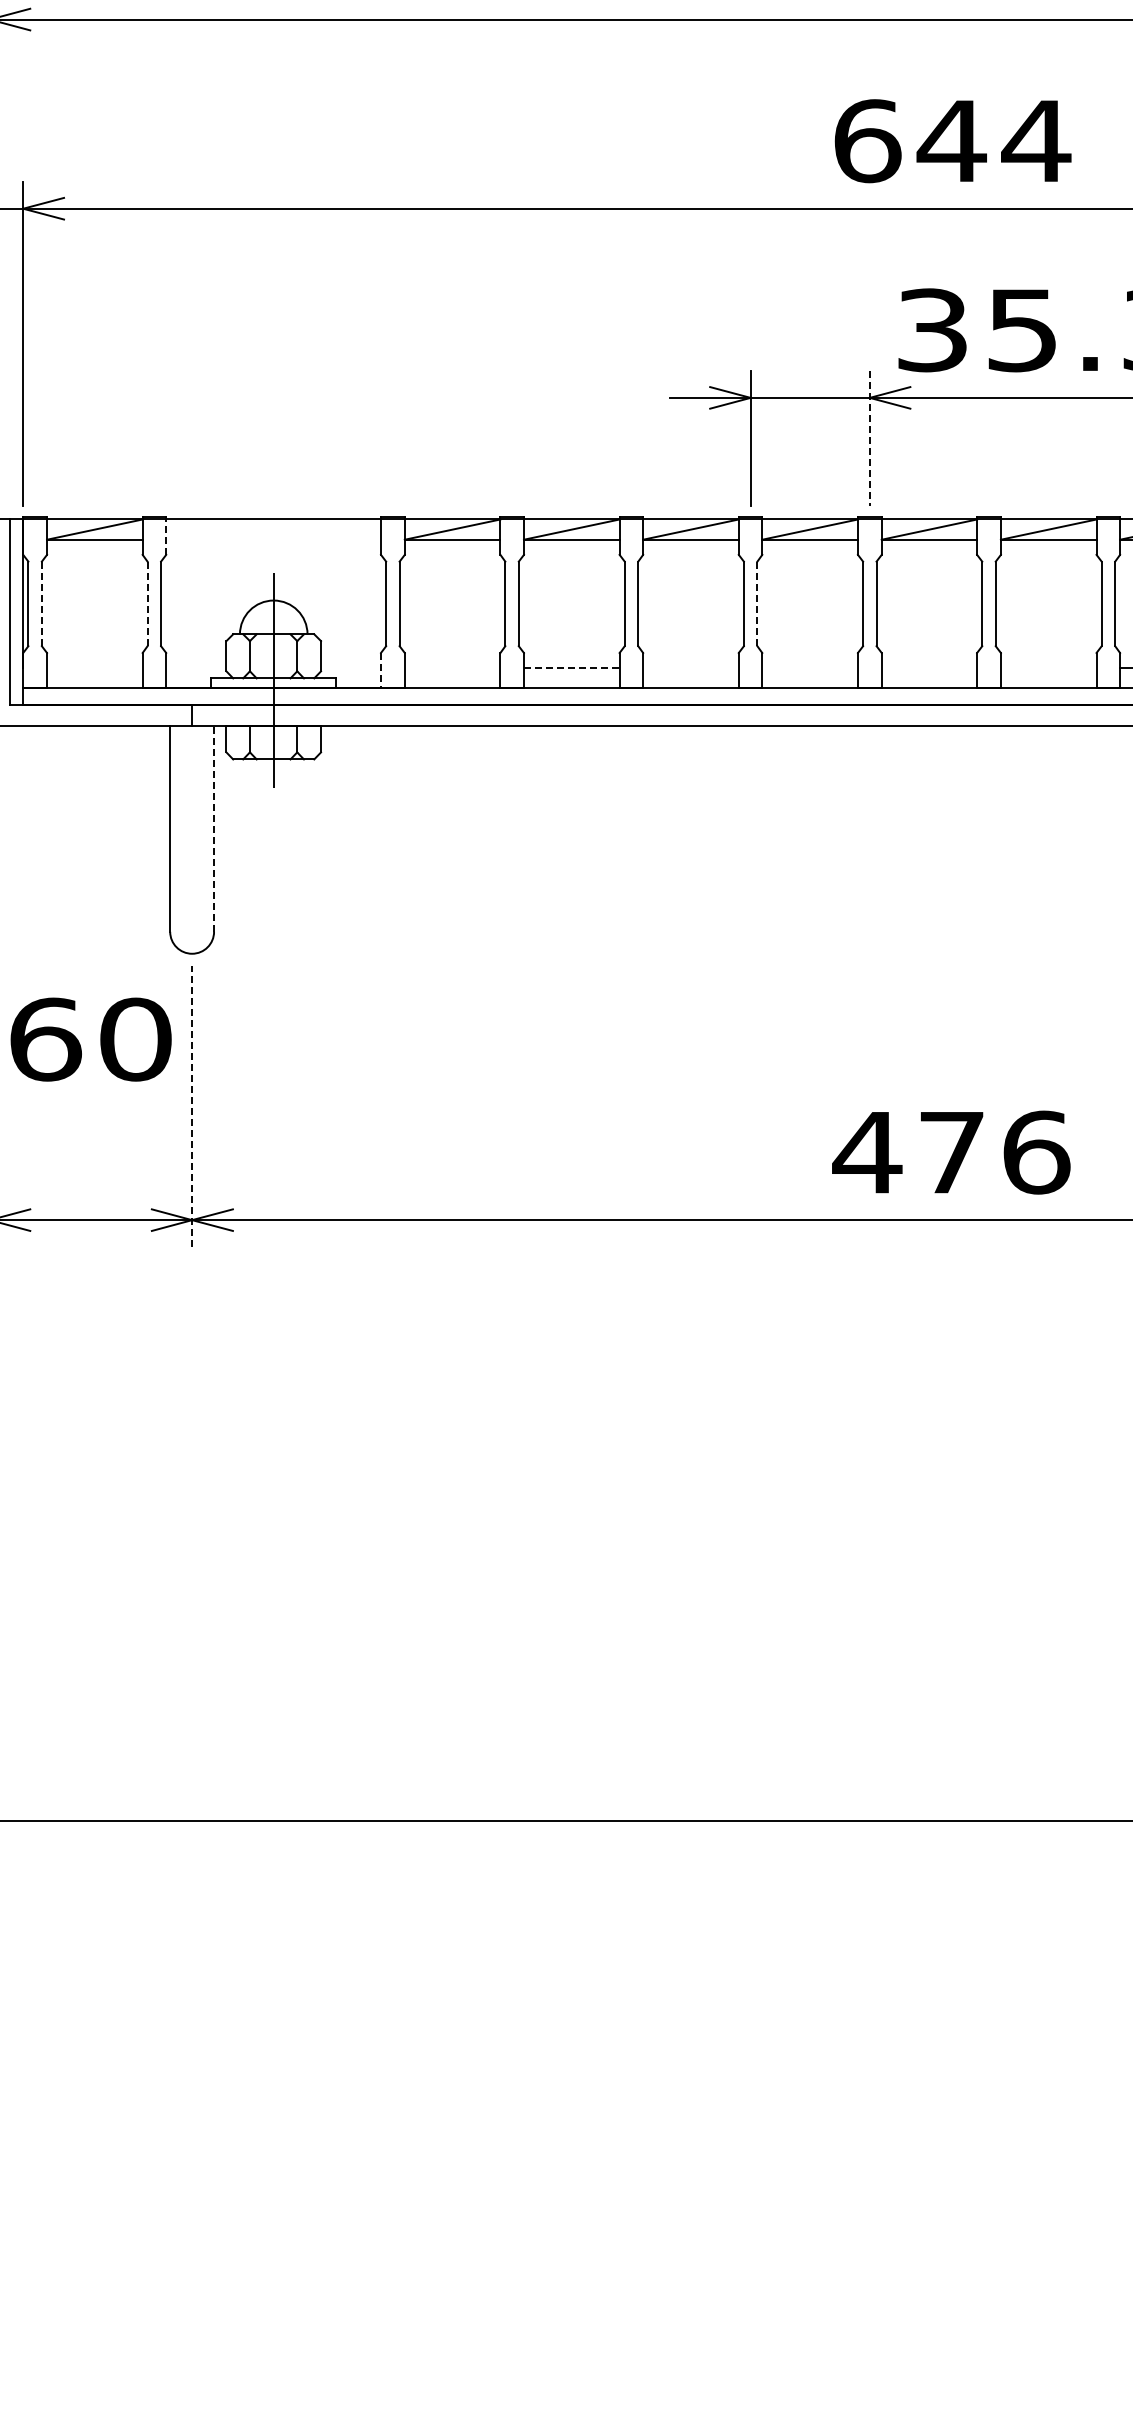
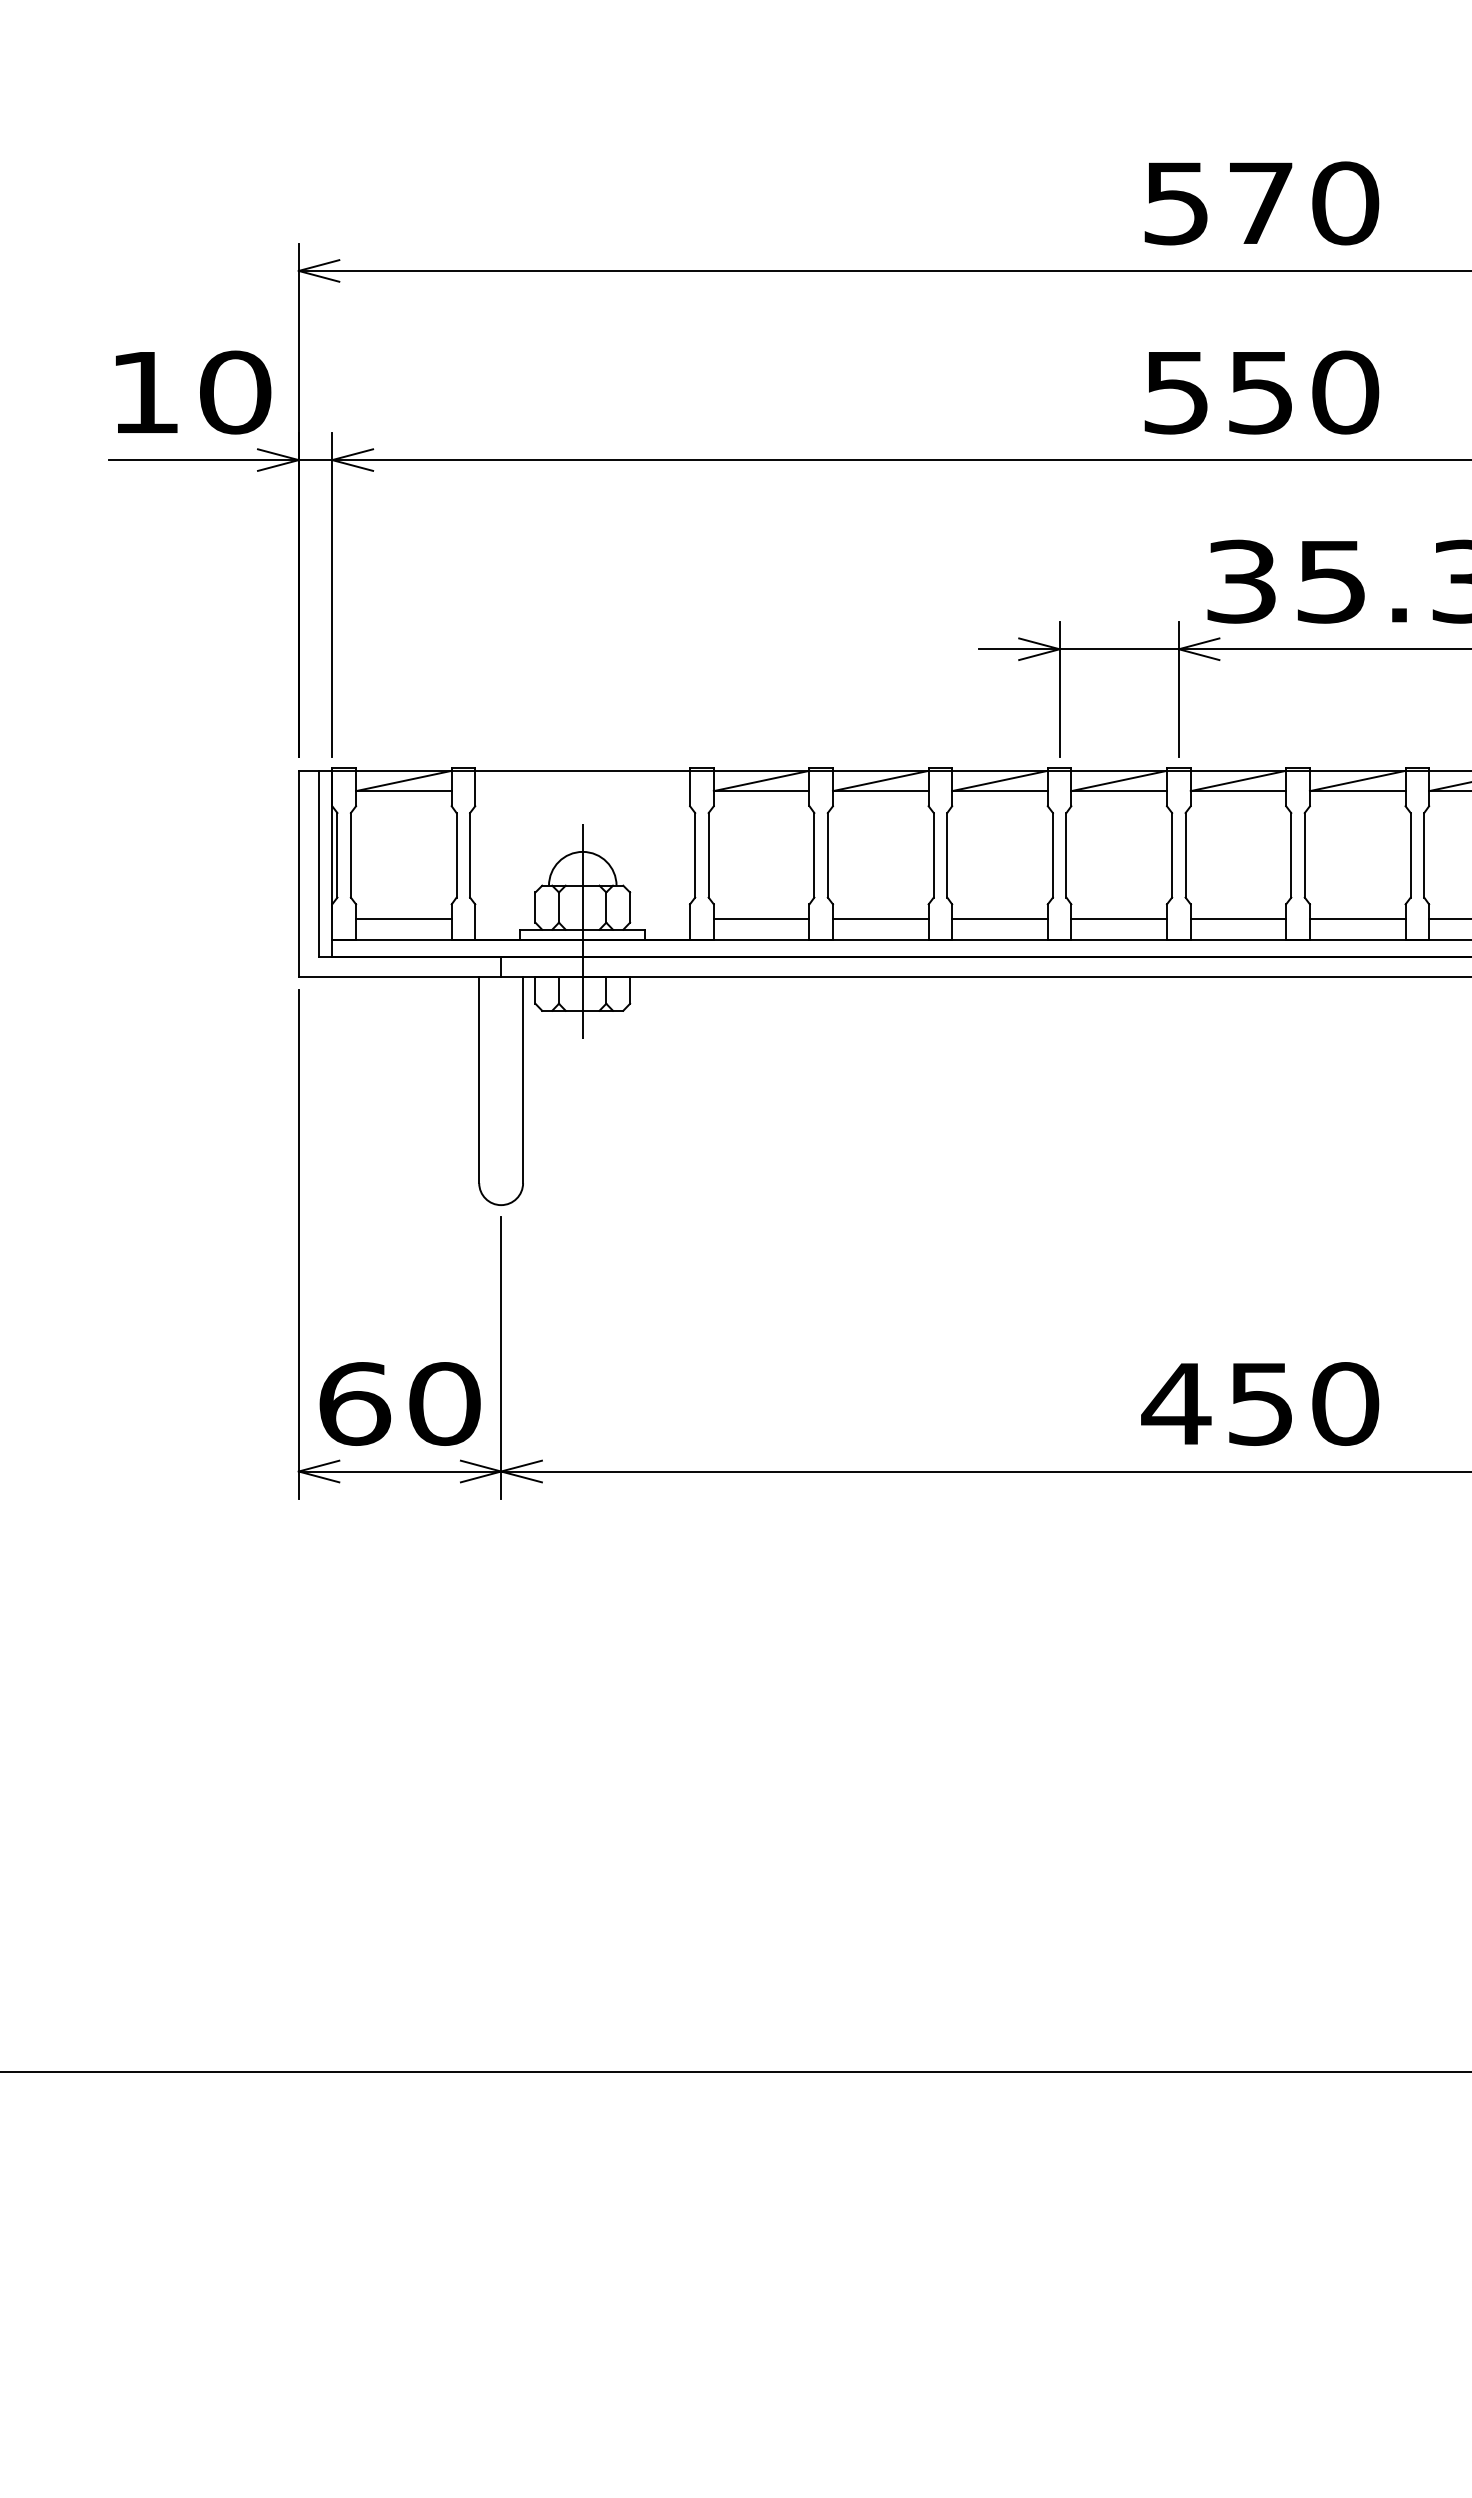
text: (952, 141) -> (1261, 392), 644 -> 550
line: (869, 438) -> (1178, 689), dashed -> solid
line: (166, 537) -> (475, 788), dashed -> solid
line: (41, 603) -> (350, 854), dashed -> solid
line: (757, 603) -> (1066, 854), dashed -> solid
line: (147, 604) -> (456, 855), dashed -> solid
line: (94, 668) -> (403, 919), added
line: (452, 668) -> (761, 919), added
line: (571, 668) -> (880, 919), dashed -> solid
line: (690, 668) -> (999, 919), added
line: (809, 668) -> (1118, 919), added
line: (929, 668) -> (1238, 919), added
line: (1048, 668) -> (1357, 919), added
line: (381, 671) -> (690, 922), dashed -> solid
line: (214, 828) -> (523, 1079), dashed -> solid
text: (90, 1039) -> (399, 1403), moved
line: (192, 1106) -> (501, 1357), dashed -> solid
text: (995, 1152) -> (1304, 1403), 476 -> 450

